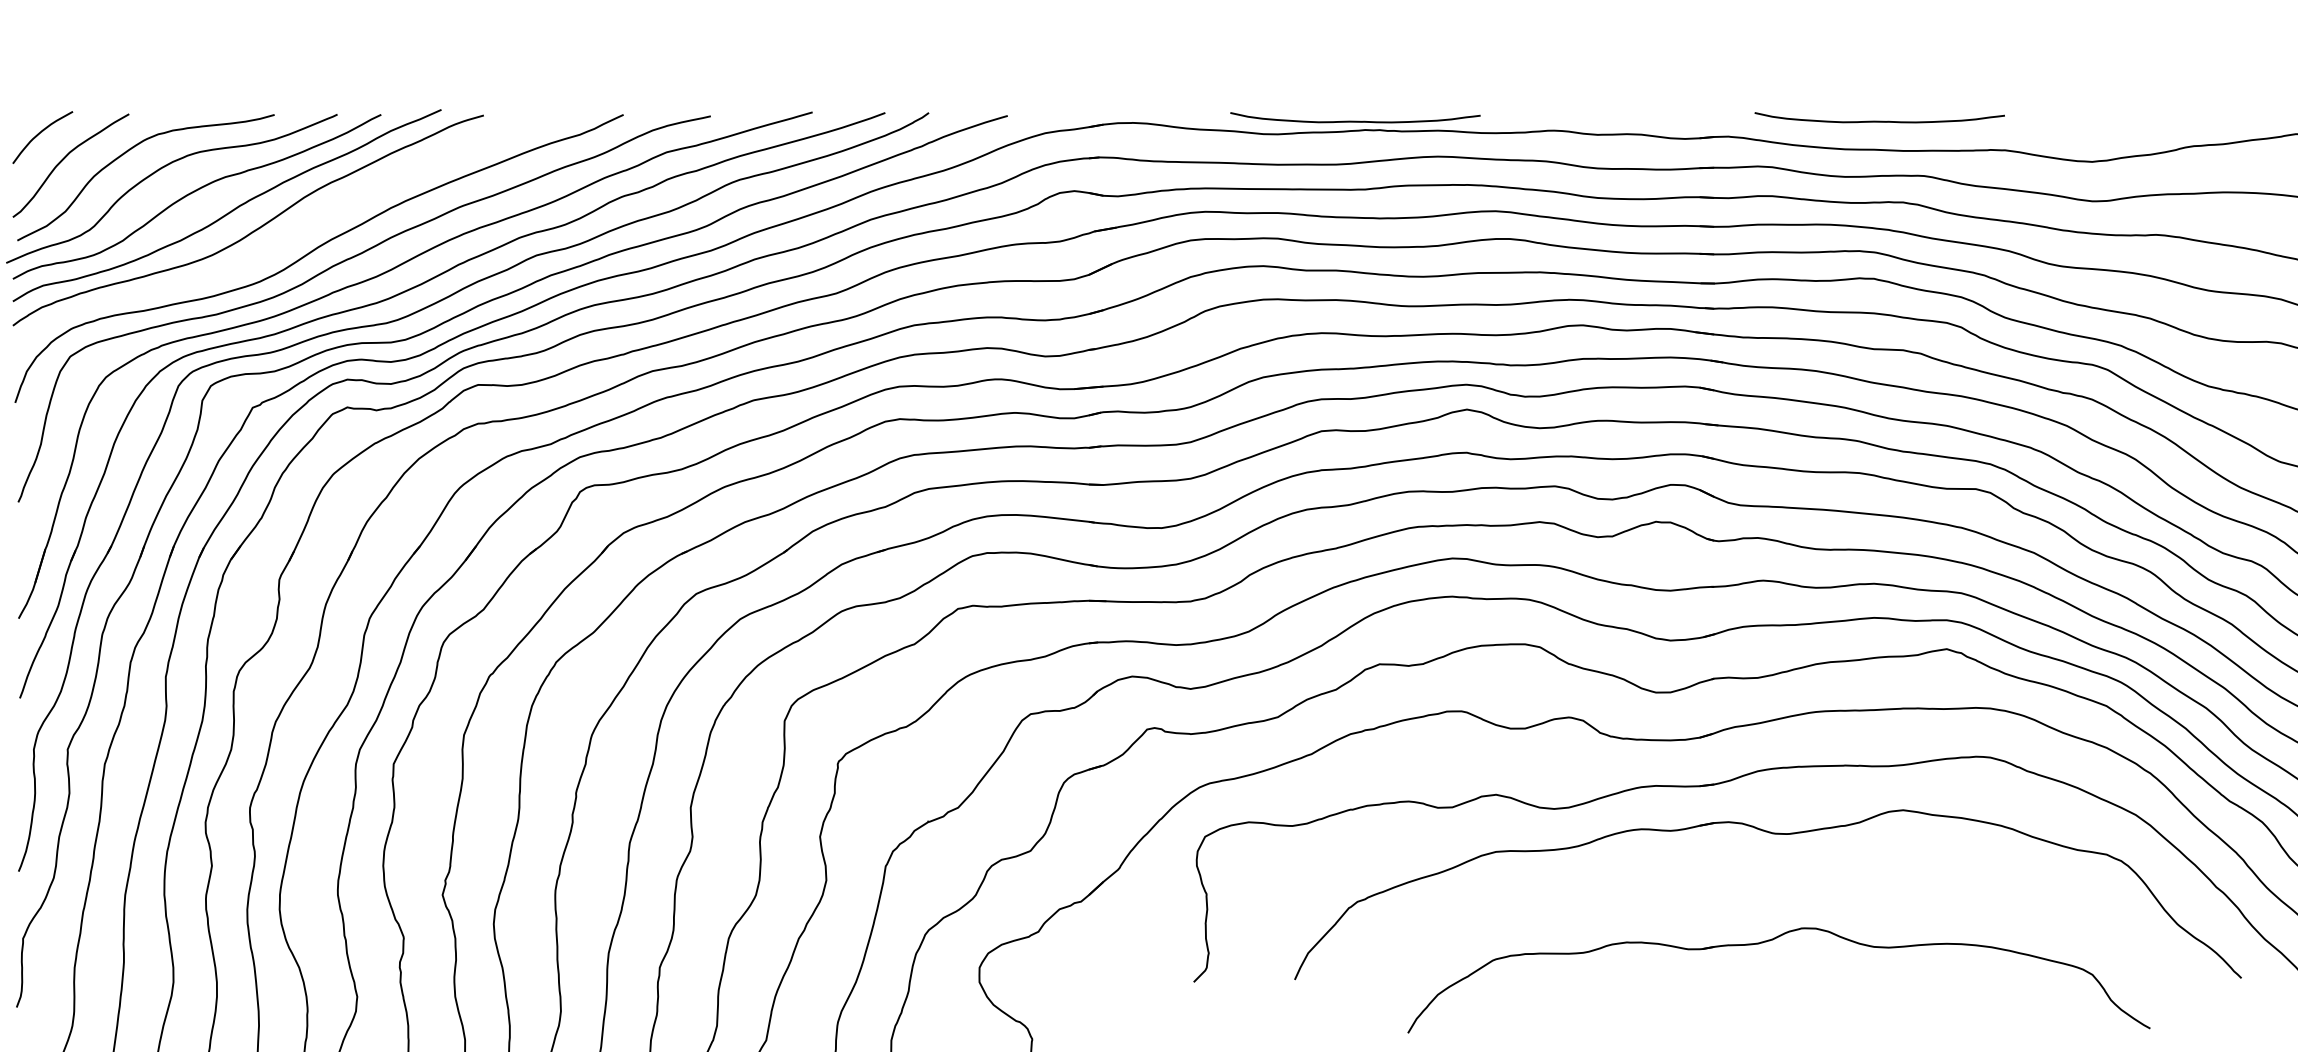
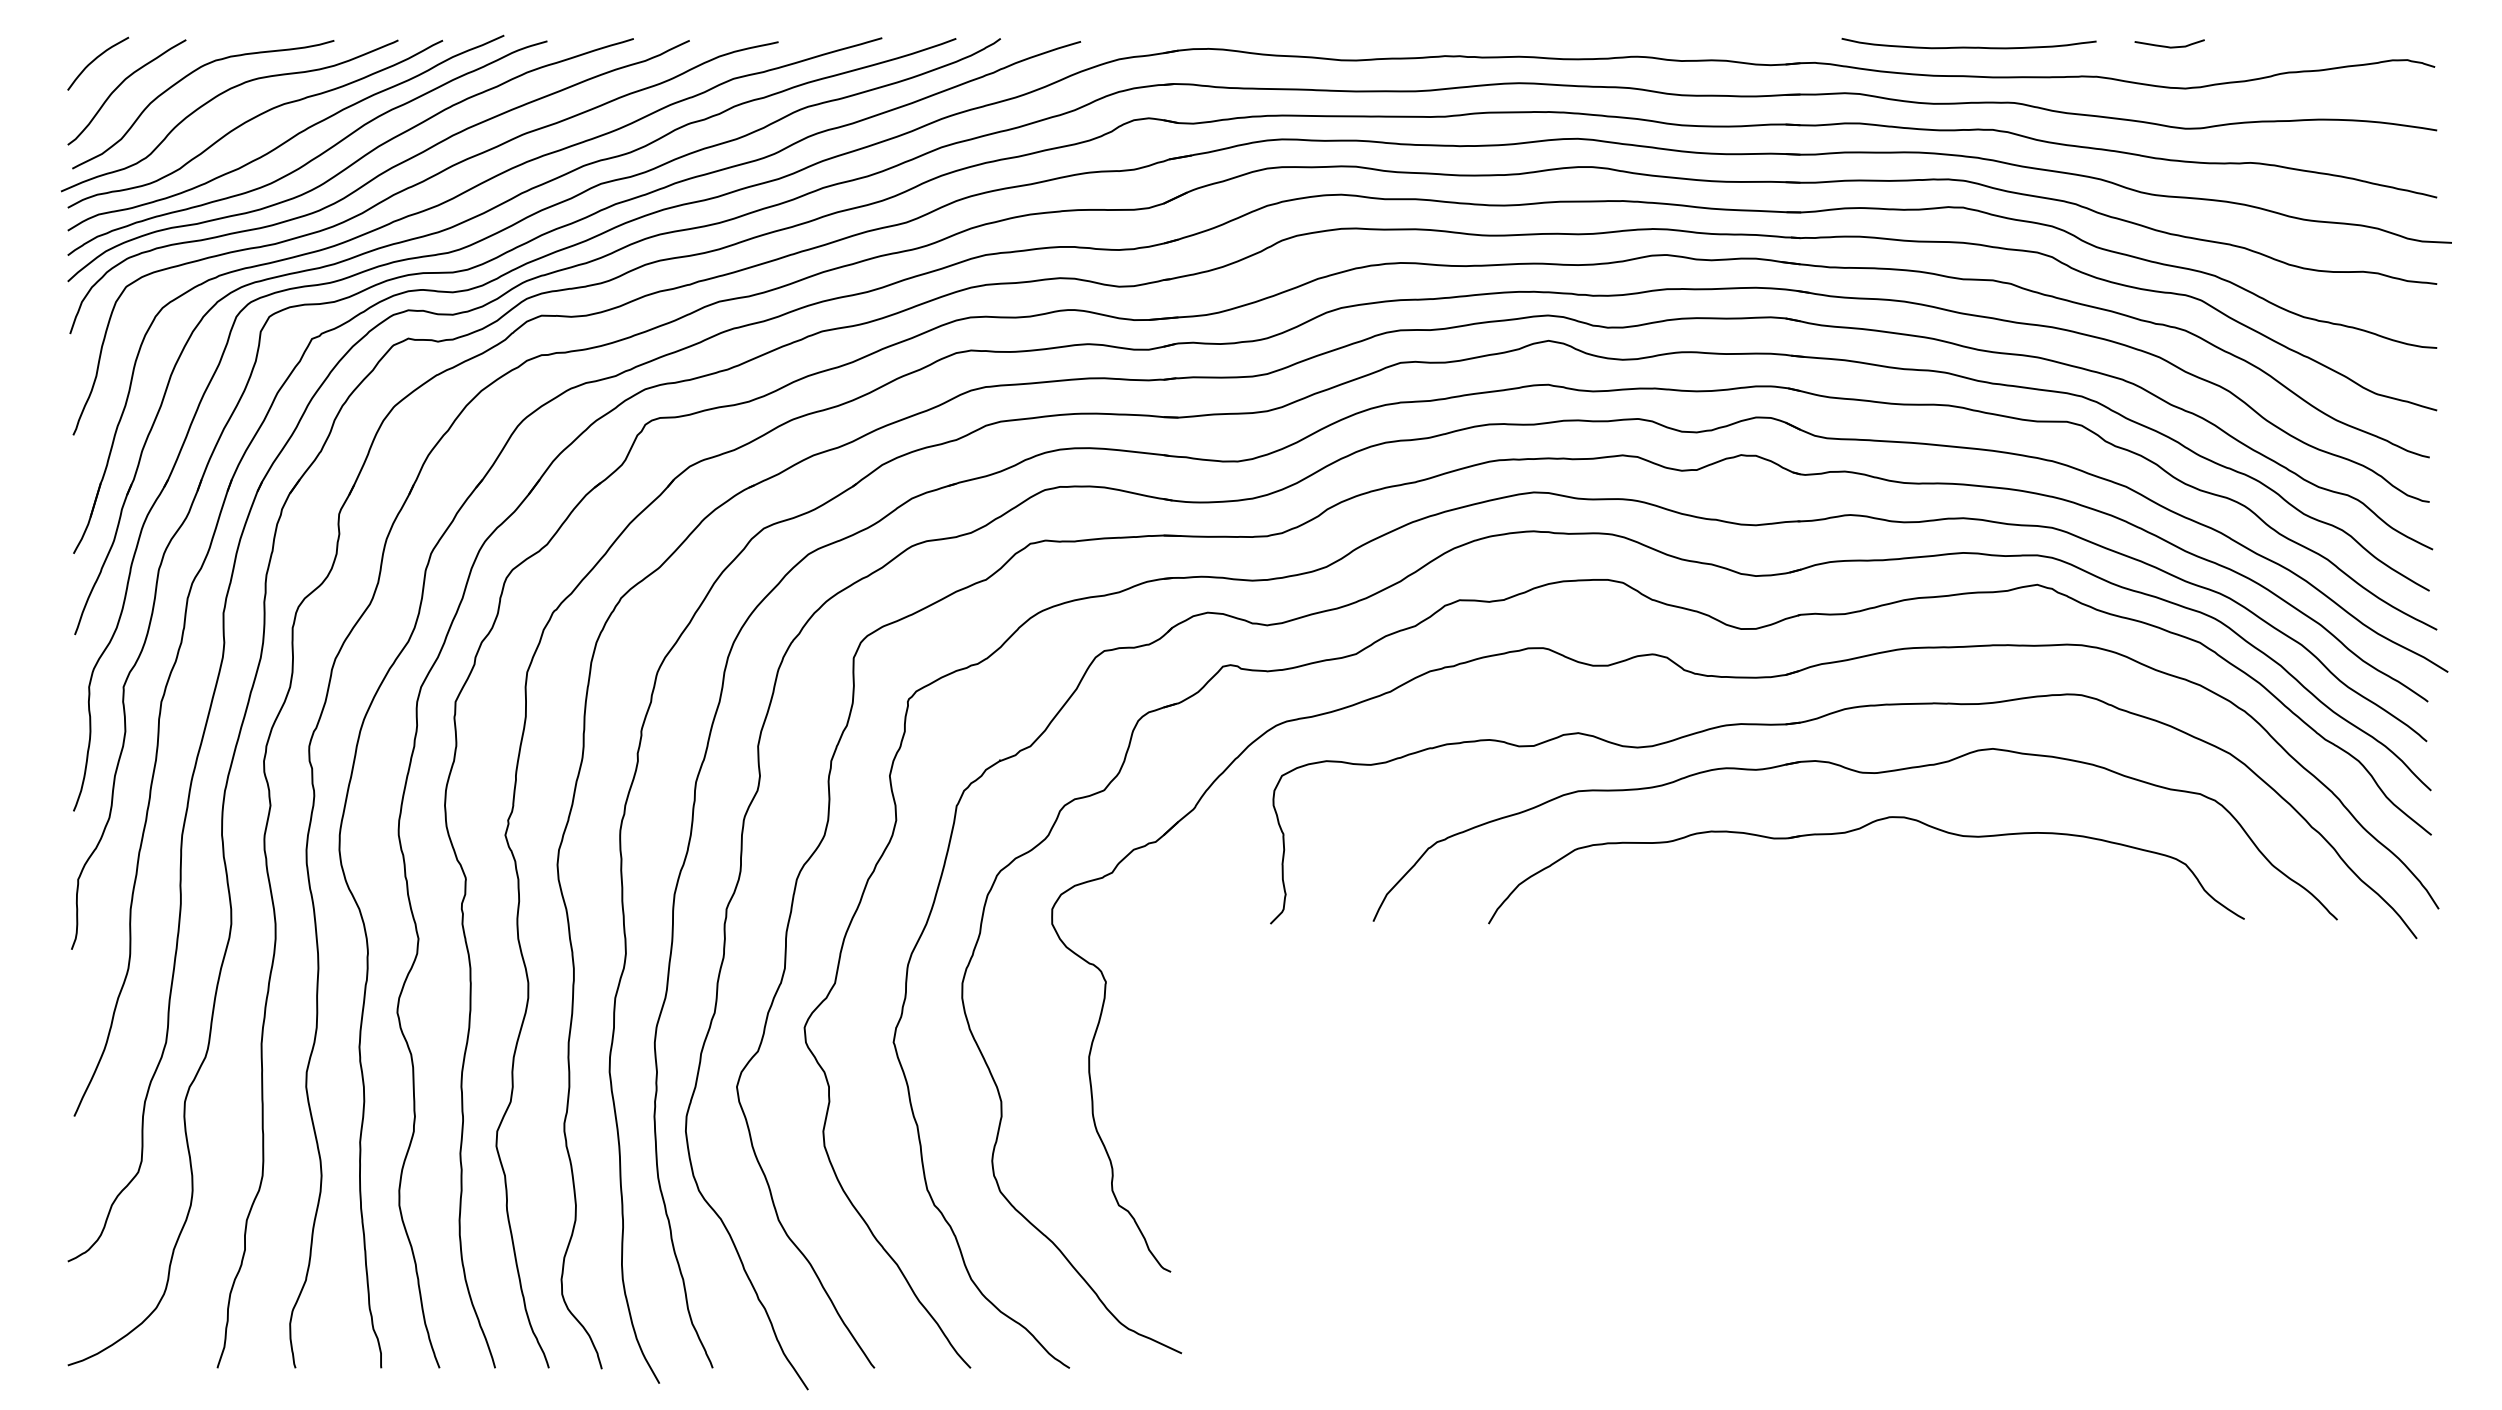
curve: (1354, 120) -> (1434, 46), removed
curve: (2076, 120) -> (2169, 46), added
curve: (291, 235) -> (351, 163), added
part: (1770, 941) -> (1857, 830), moved

